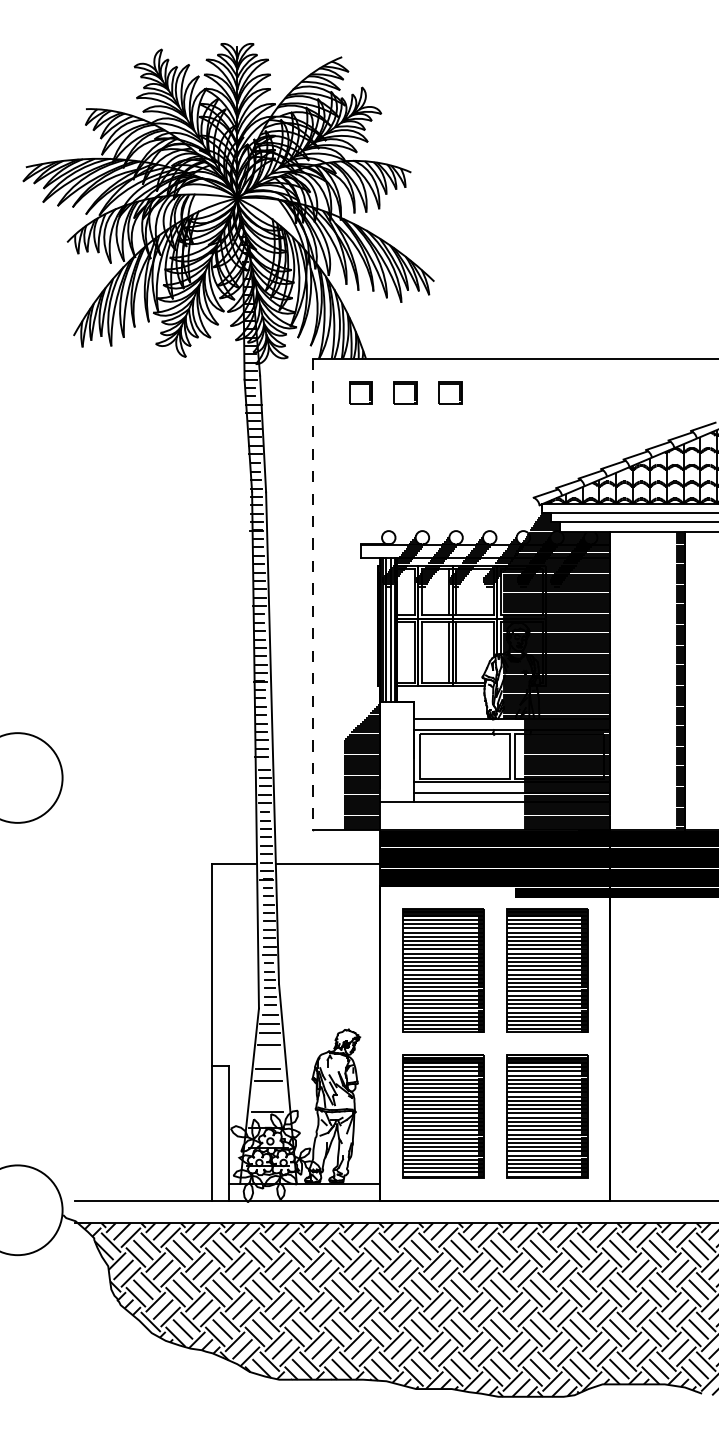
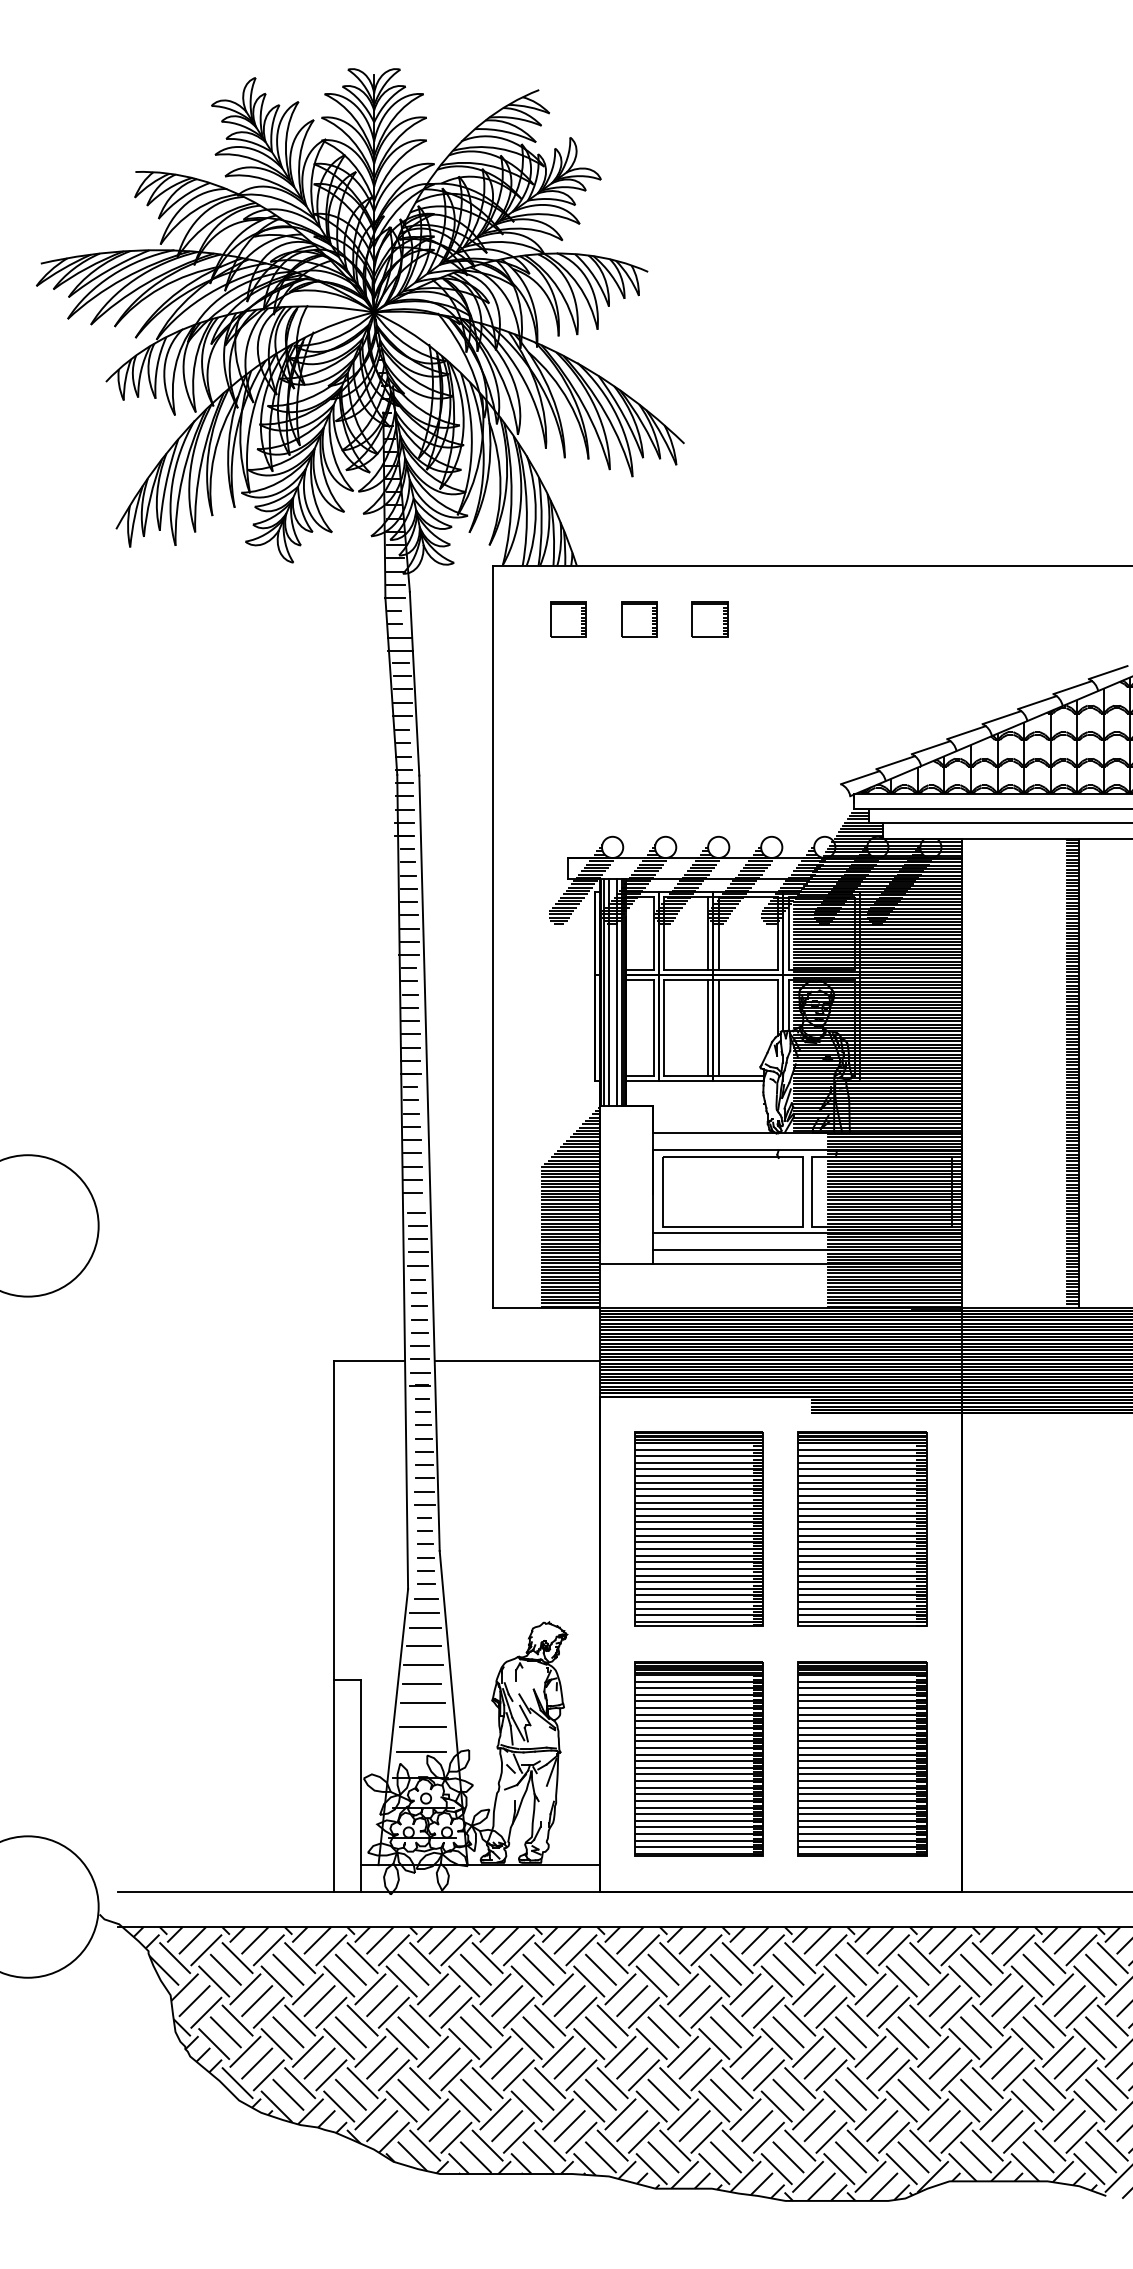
hatch: (369, 561) -> (582, 884), added
line: (313, 594) -> (494, 936), dashed -> solid
line: (268, 1056) -> (423, 1664), added
line: (268, 1095) -> (423, 1726), added

